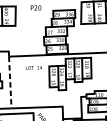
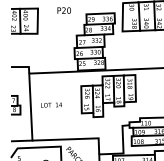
text: (33, 67) -> (51, 104), moved
line: (10, 82) -> (30, 107), dashed -> solid

